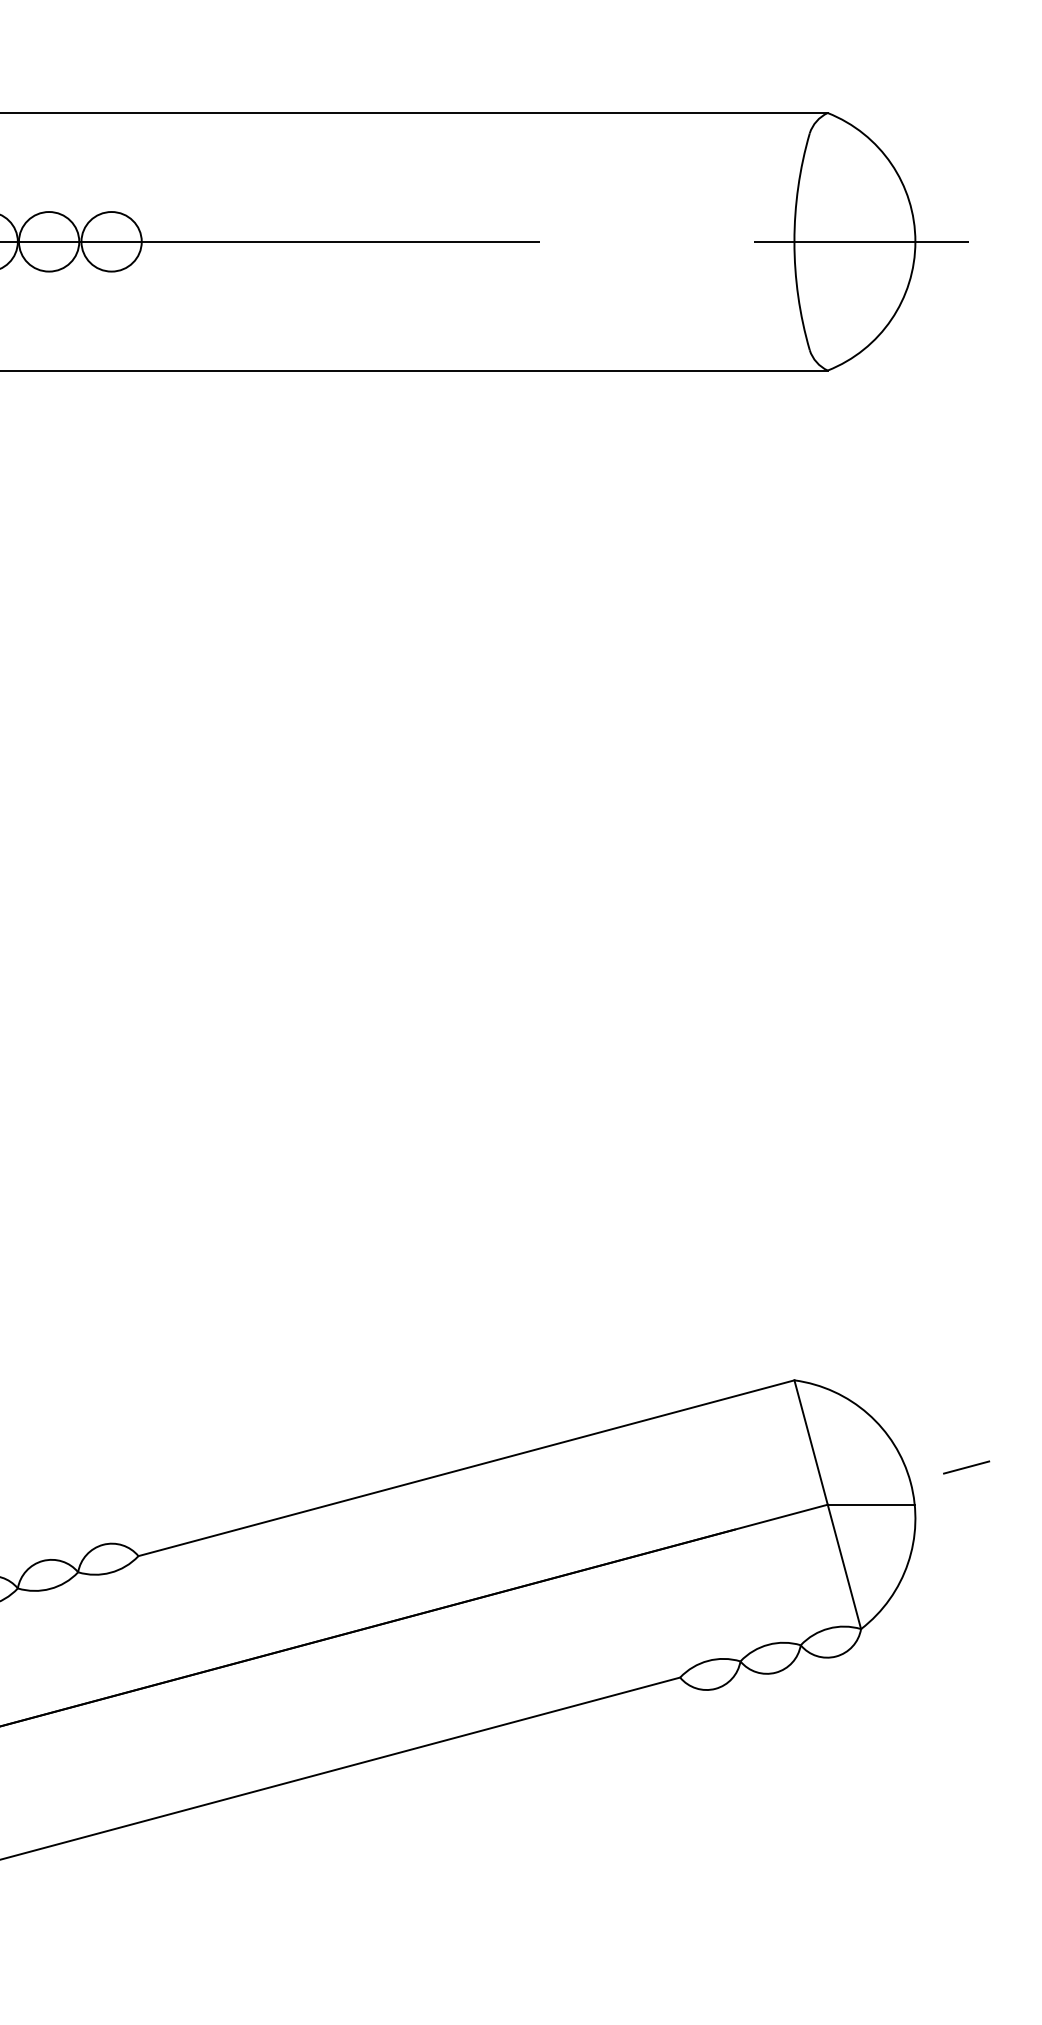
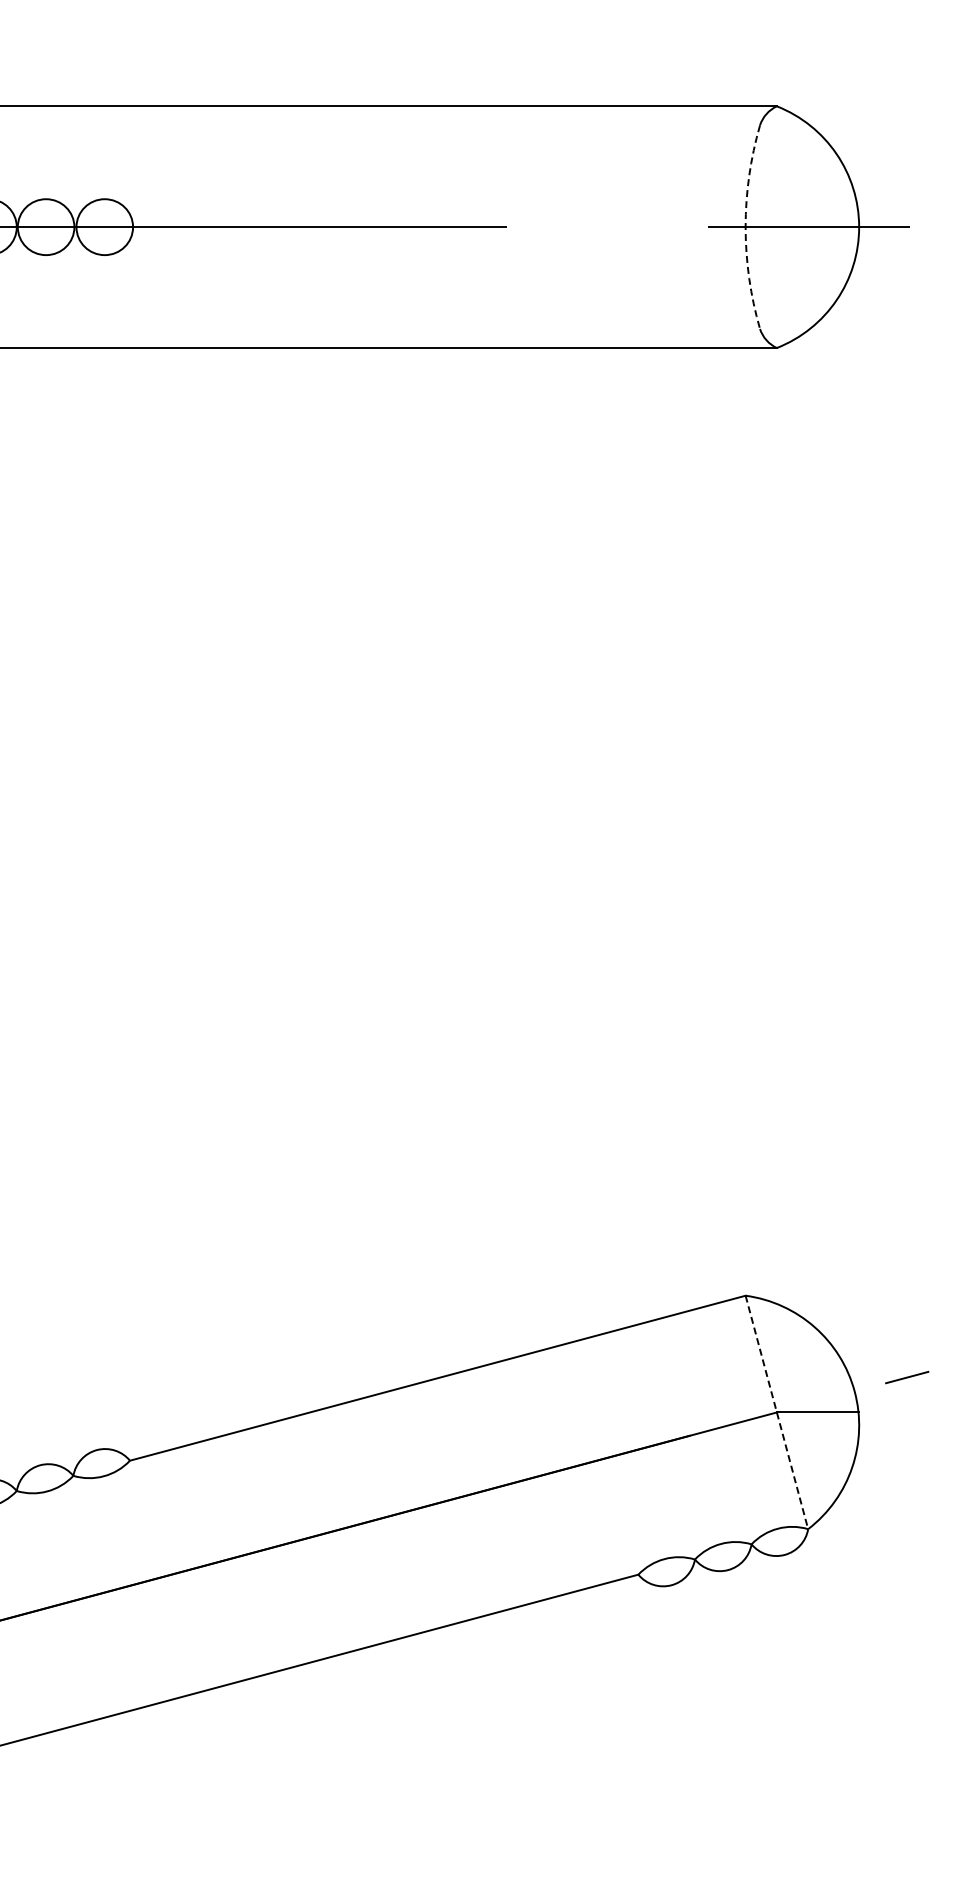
arc: (794, 242) -> (745, 227), solid -> dashed
line: (827, 1504) -> (776, 1412), solid -> dashed

